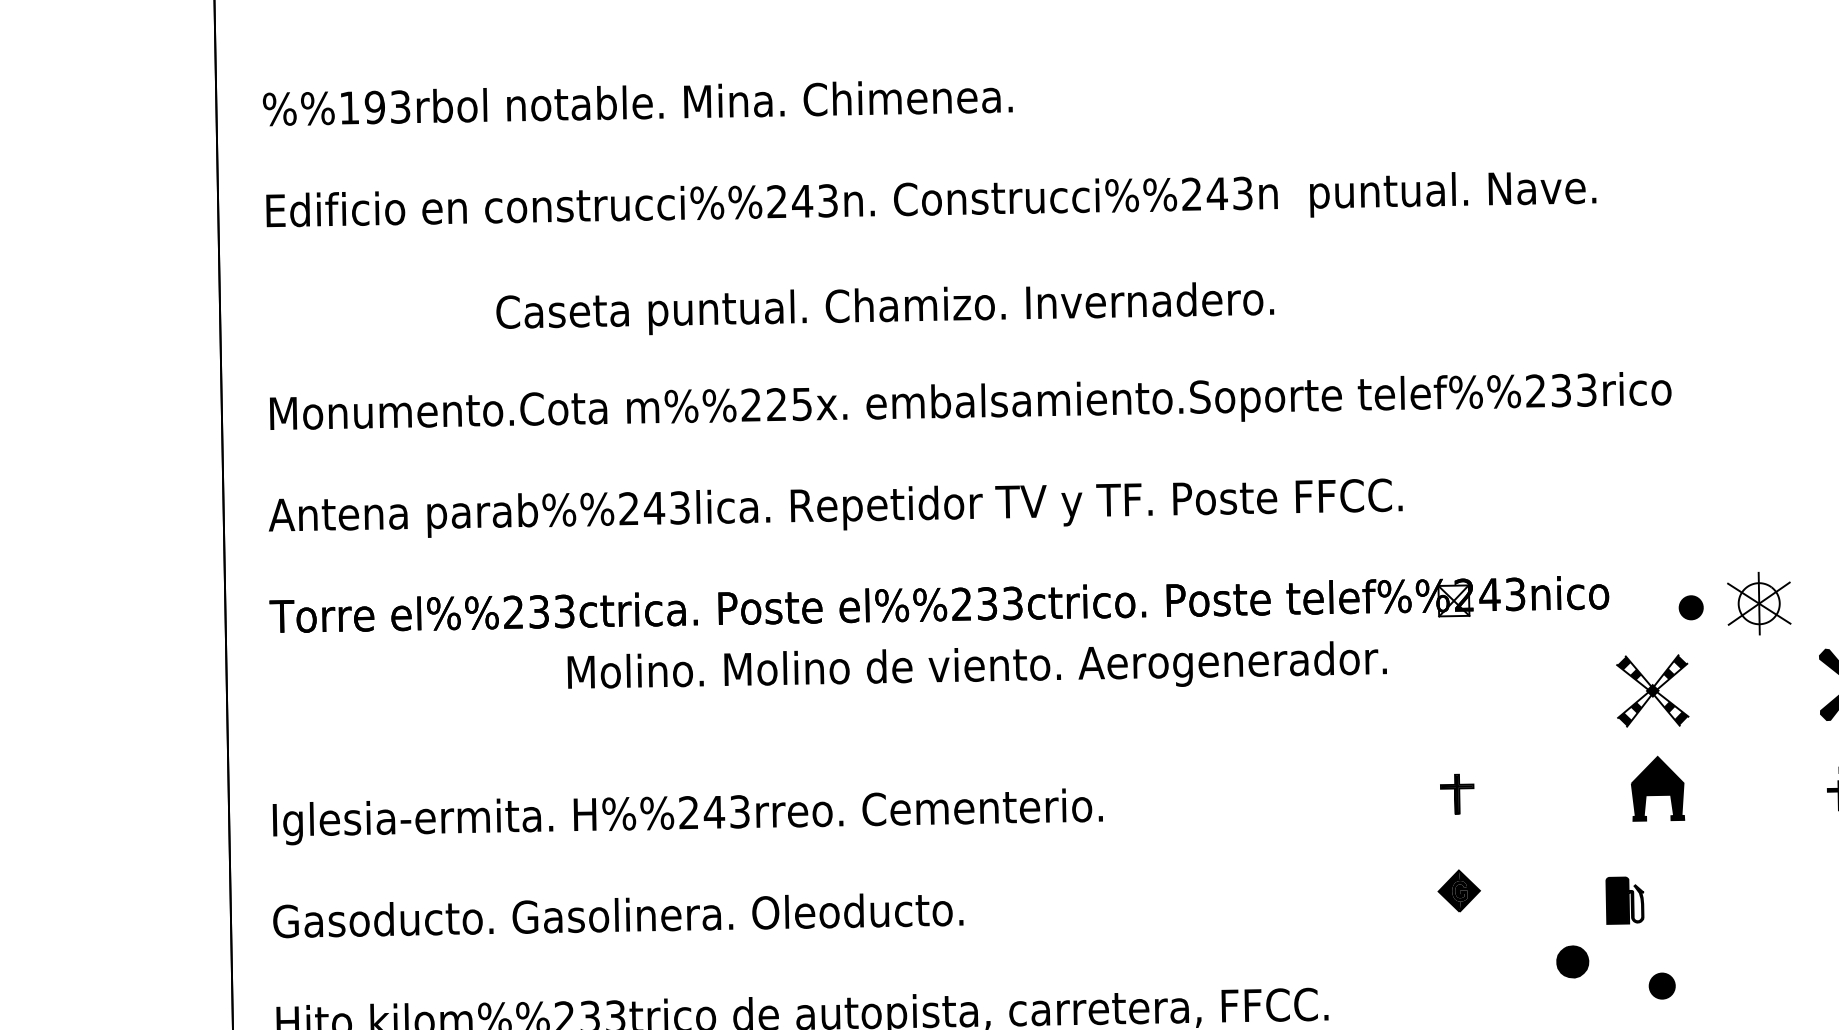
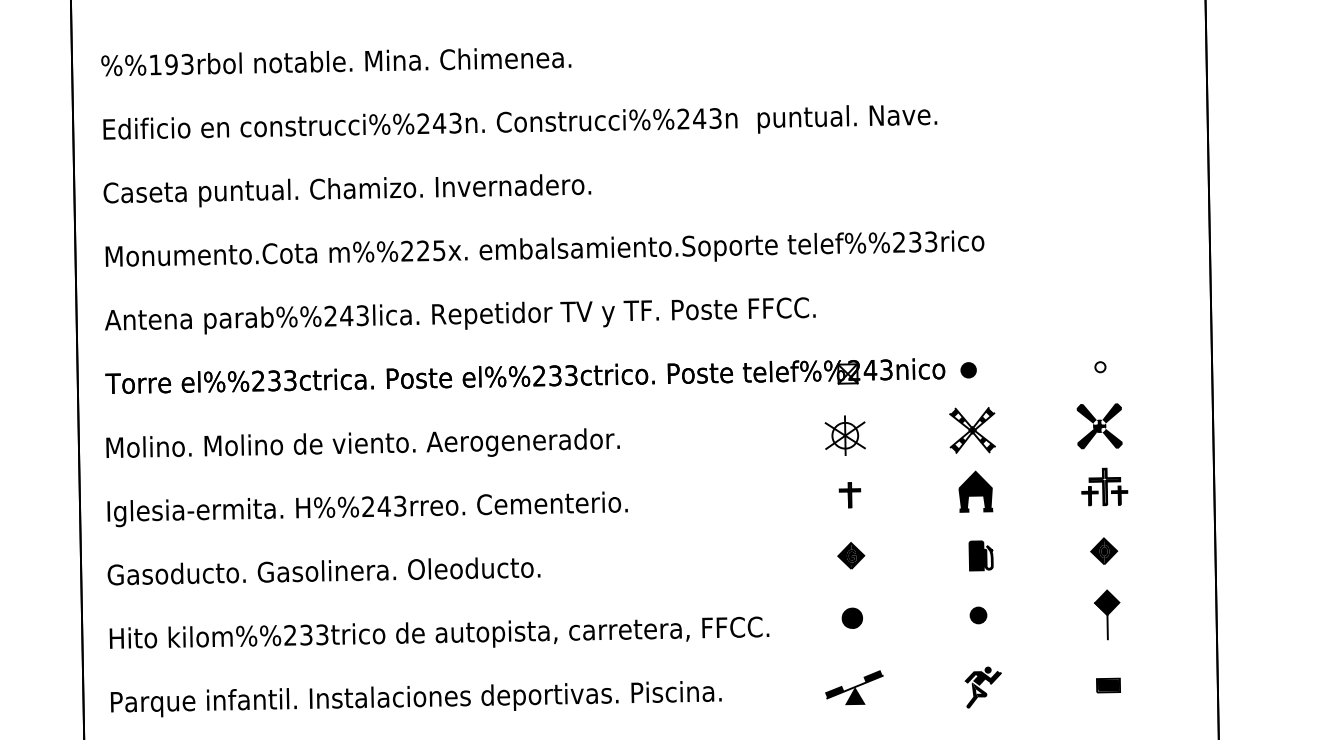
text: (885, 308) -> (347, 190), moved
part: (1757, 603) -> (844, 435), moved
part: (1690, 608) -> (968, 370), moved
text: (976, 663) -> (362, 442), moved
part: (1623, 900) -> (980, 555), moved
part: (1571, 960) -> (851, 617), moved

